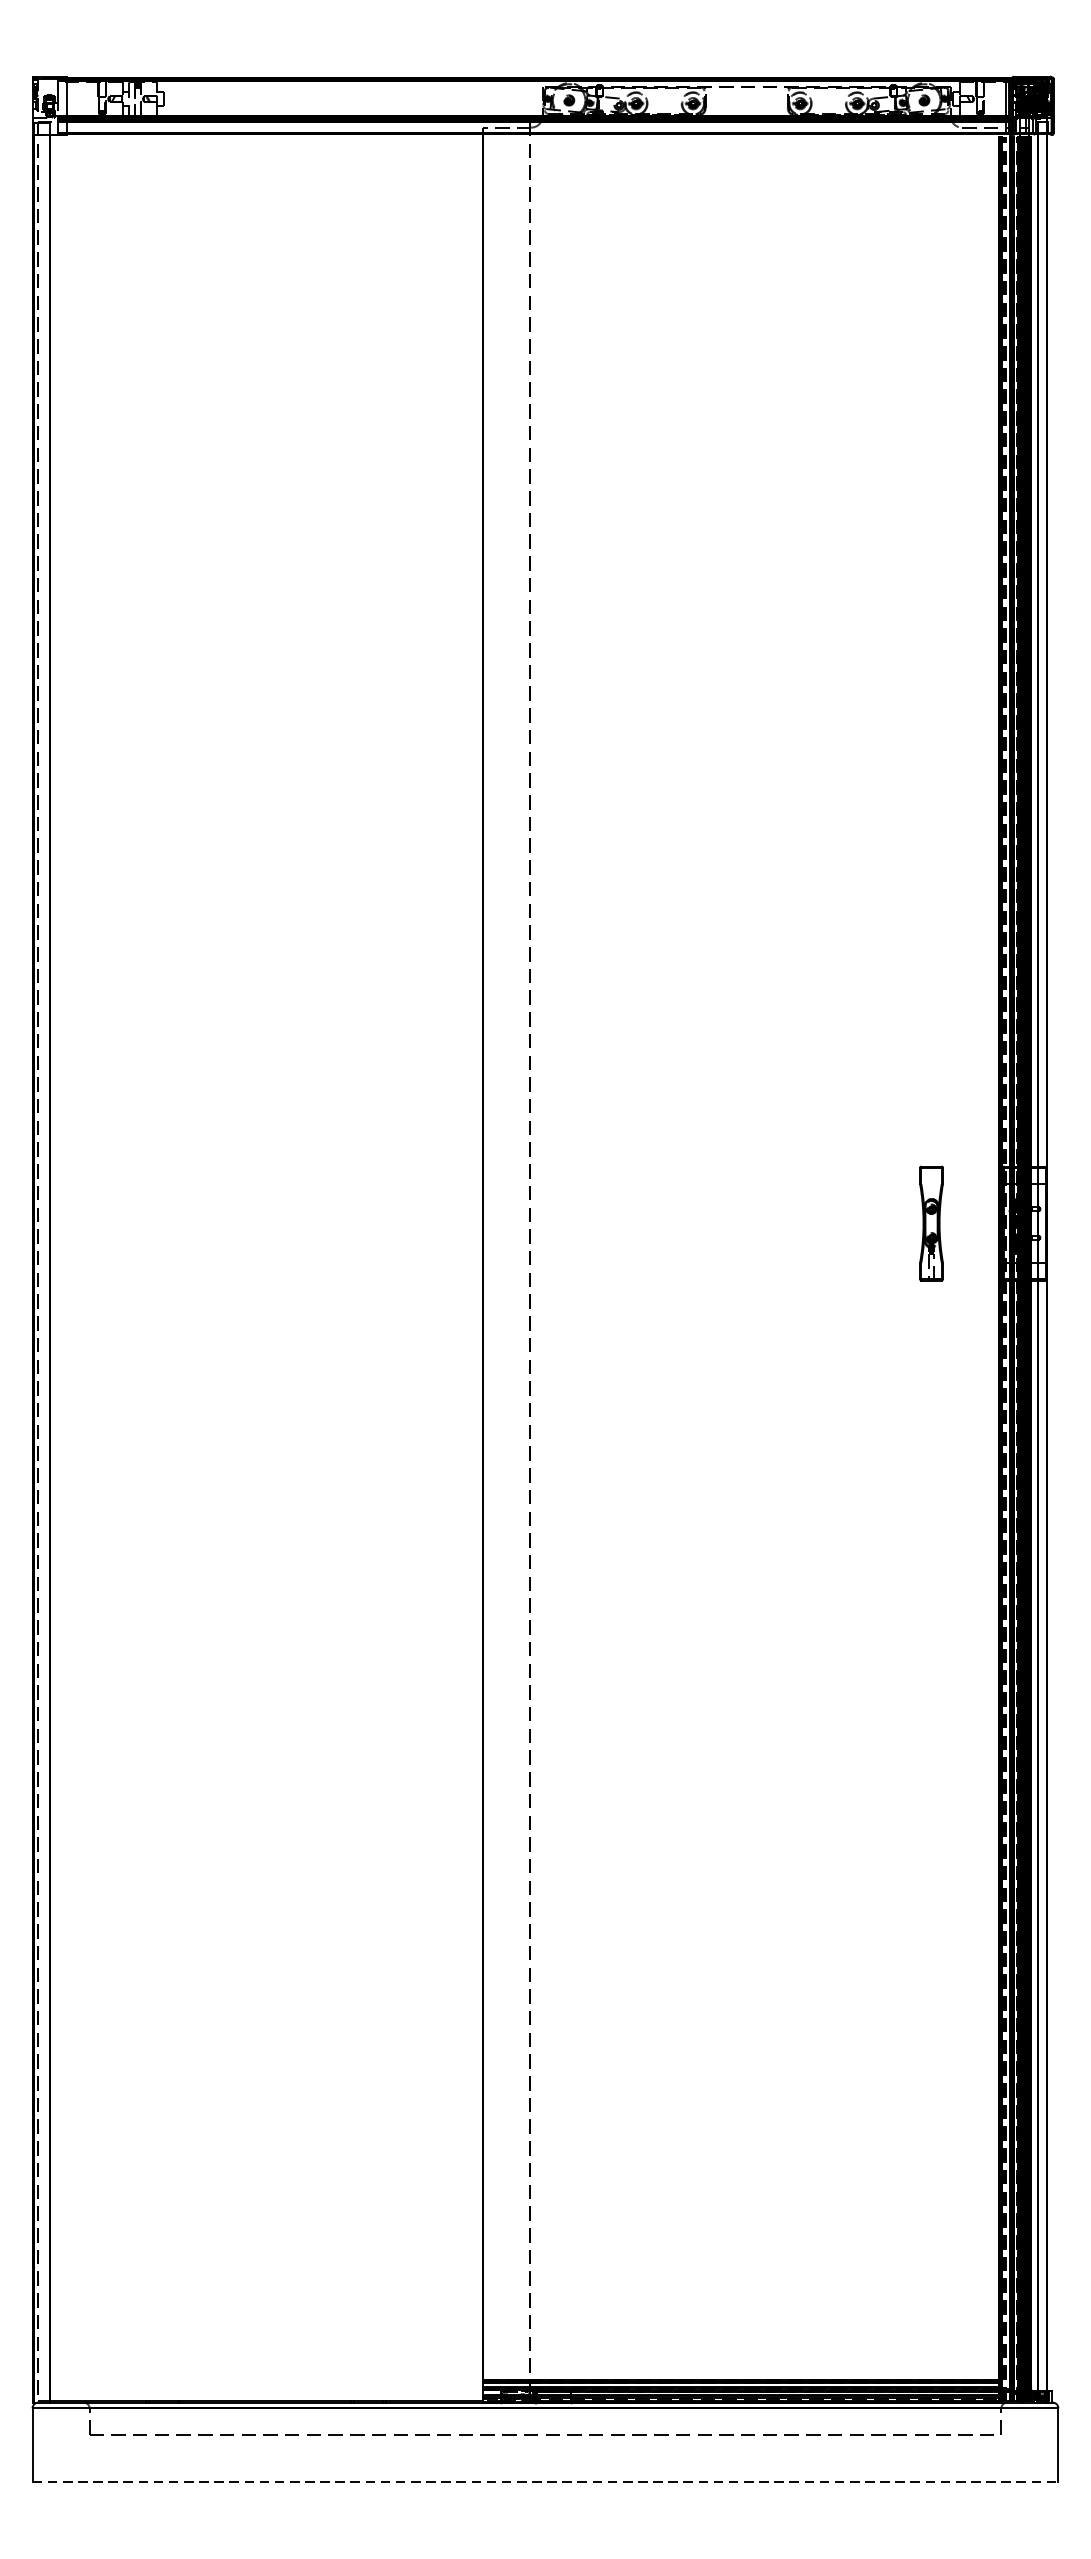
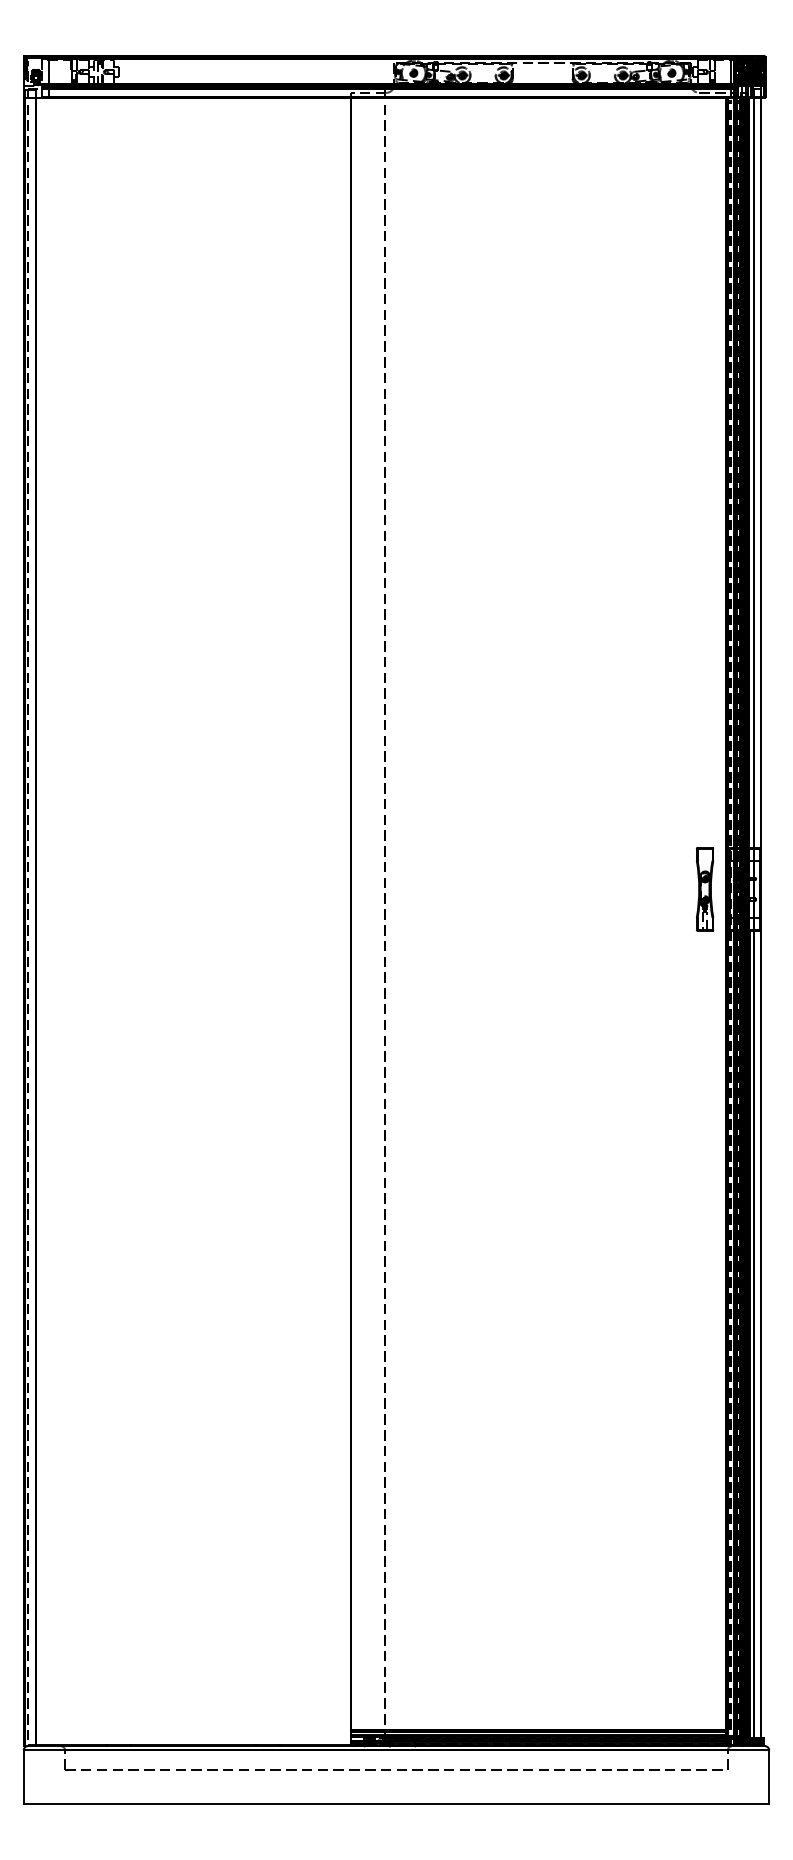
part: (932, 1223) -> (705, 889), moved
line: (545, 2482) -> (396, 1804), dashed -> solid

